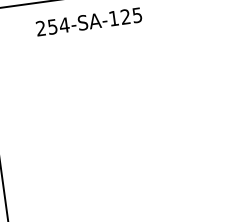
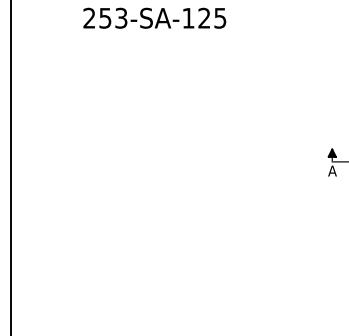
text: (63, 24) -> (120, 17), 254-SA-125 -> 253-SA-125

